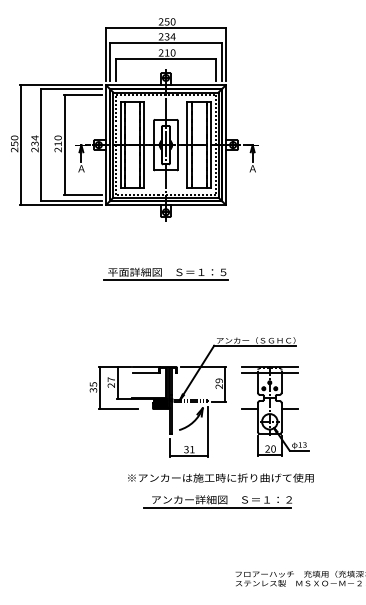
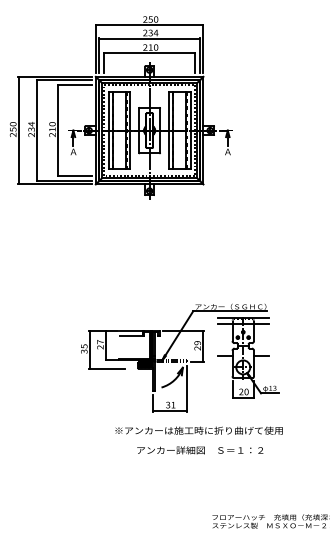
part: (165, 274) -> (149, 247), removed
part: (275, 411) -> (248, 358), moved
line: (216, 508) -> (195, 458), removed

